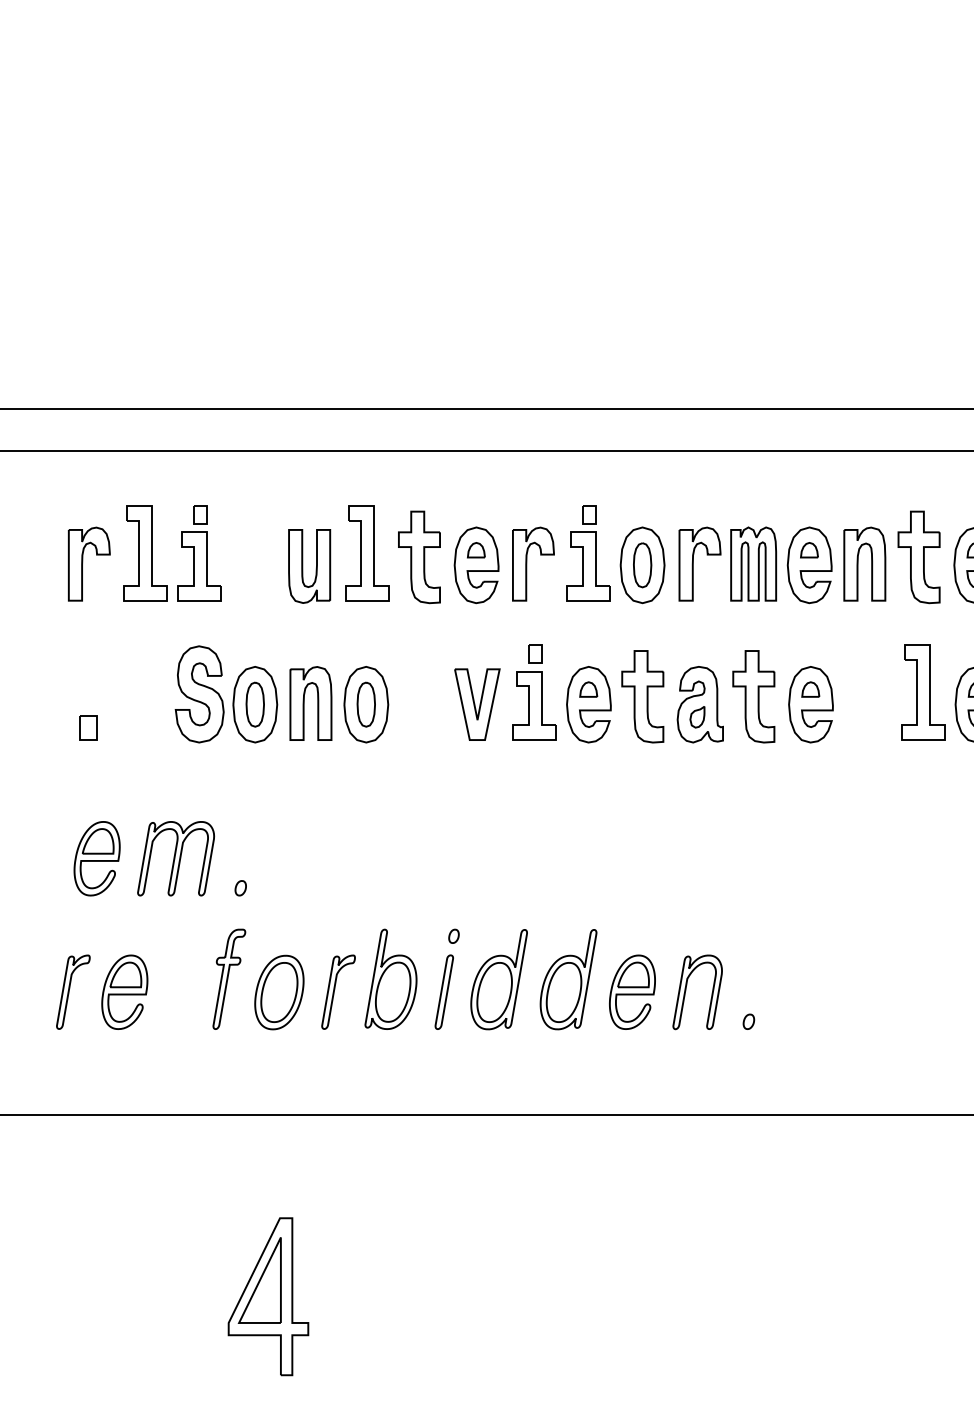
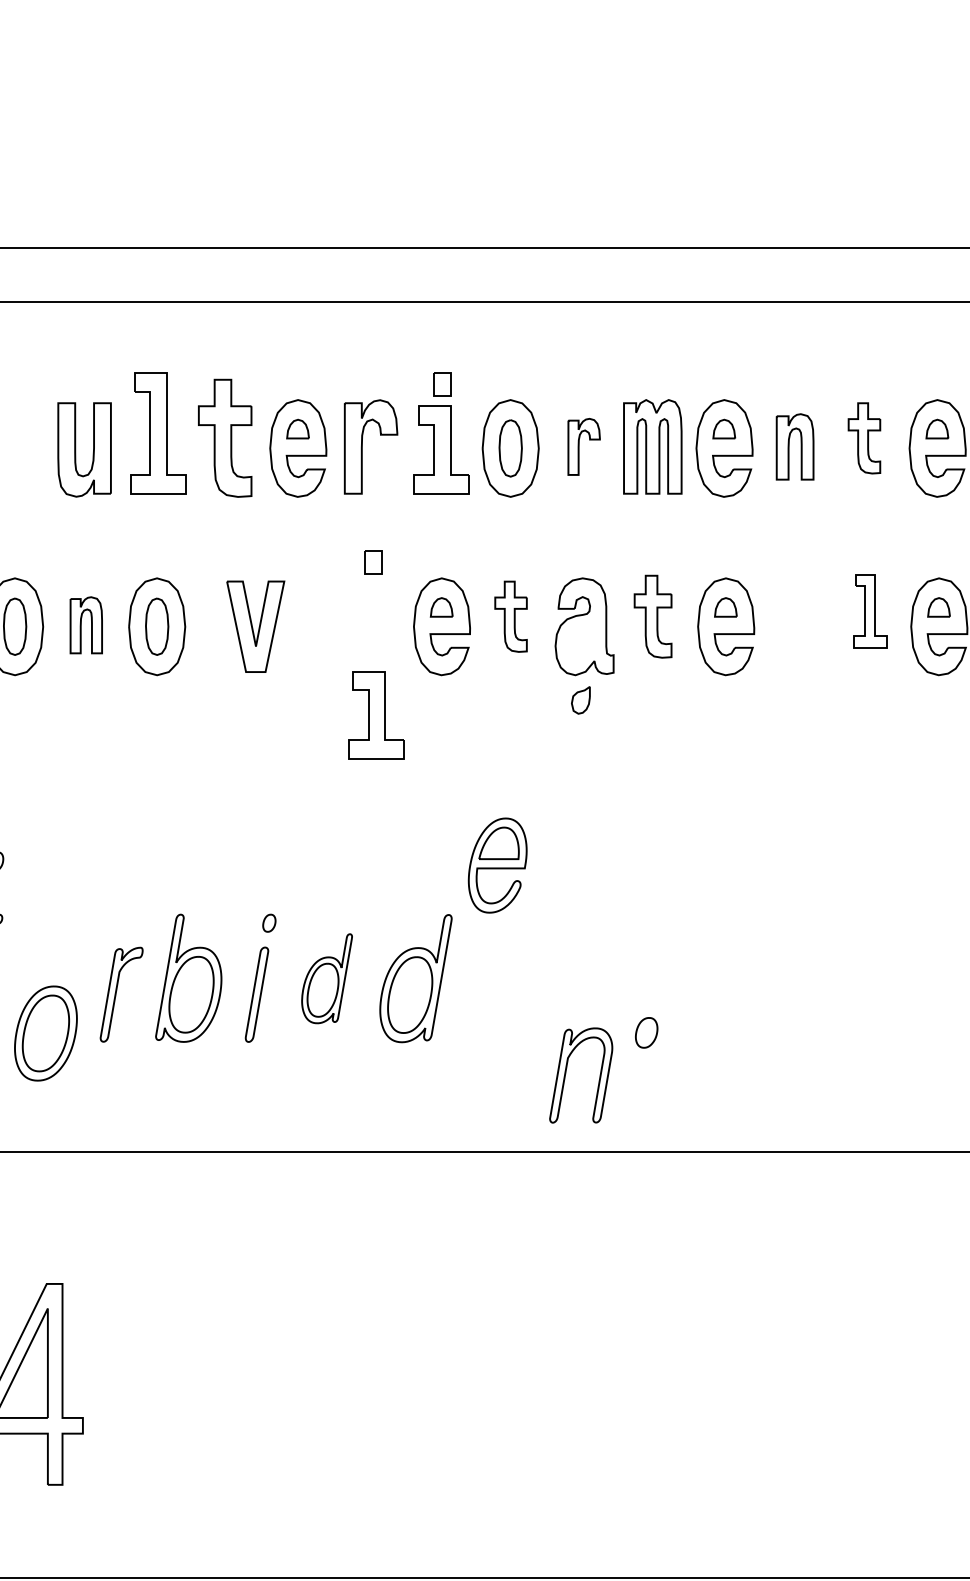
part: (918, 557) -> (863, 438), size x0.6
part: (699, 563) -> (583, 446), size x0.6
part: (864, 563) -> (794, 446), size x0.7
part: (923, 692) -> (870, 611), size x0.6
part: (642, 696) -> (510, 616), size x0.6
part: (753, 696) -> (652, 616), size x0.7
part: (310, 703) -> (85, 625), size x0.6
part: (477, 704) -> (255, 626), moved
part: (534, 705) -> (376, 714), moved
part: (697, 717) -> (580, 700), moved
part: (498, 979) -> (326, 978), size x0.7
part: (632, 991) -> (497, 864), moved
part: (686, 991) -> (566, 1074), moved
part: (279, 992) -> (46, 1033), moved
part: (748, 1021) -> (646, 1032), size x1.6

